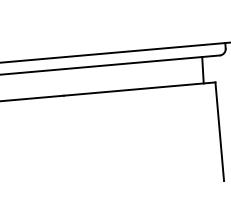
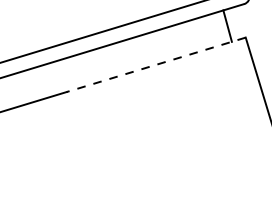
line: (139, 89) -> (156, 65), solid -> dashed

